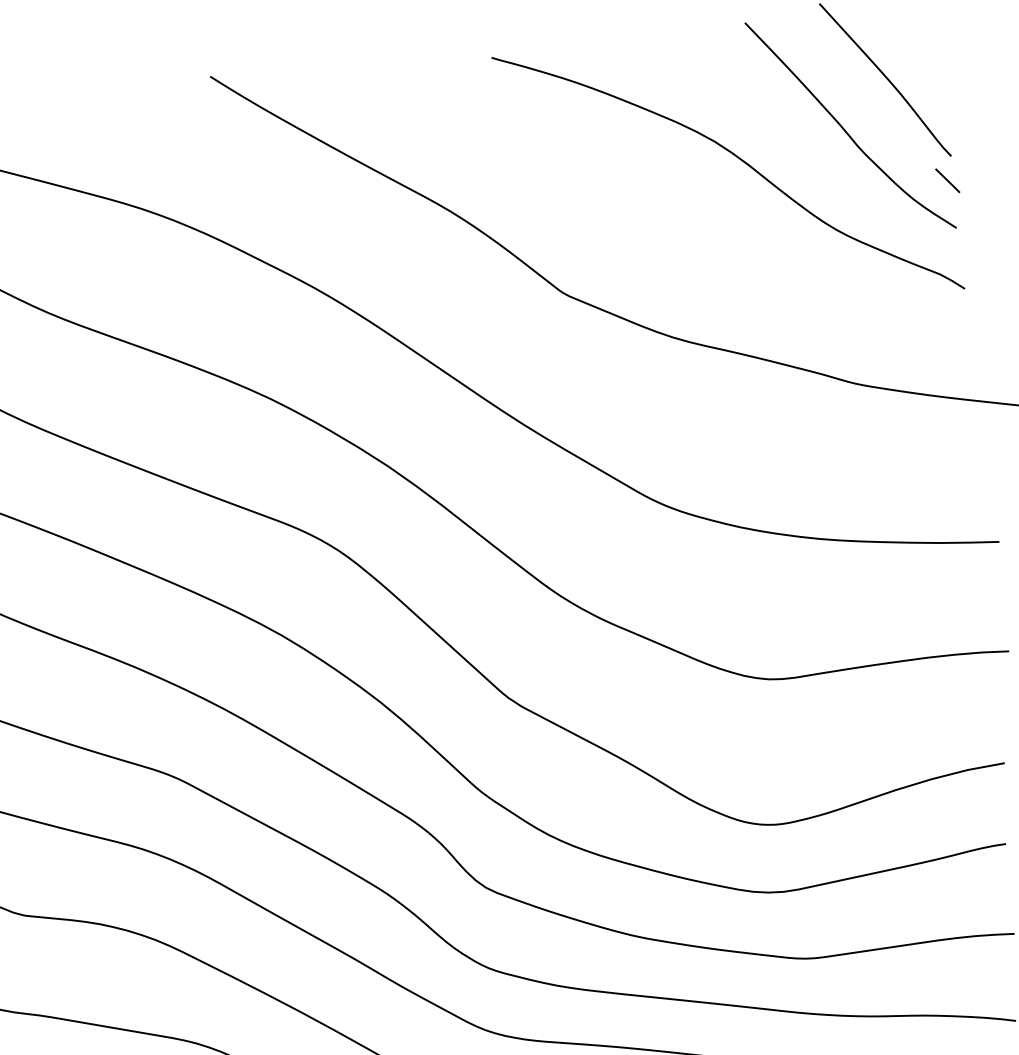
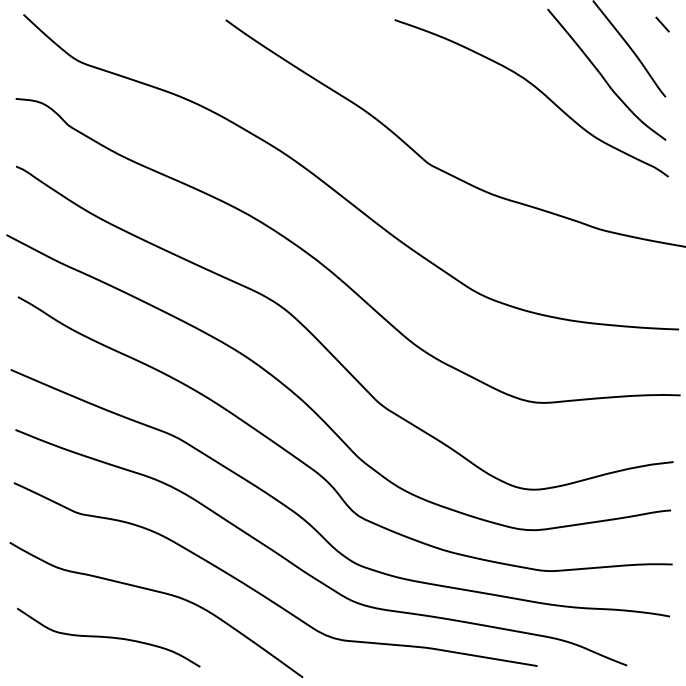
line: (947, 180) -> (662, 24), moved

